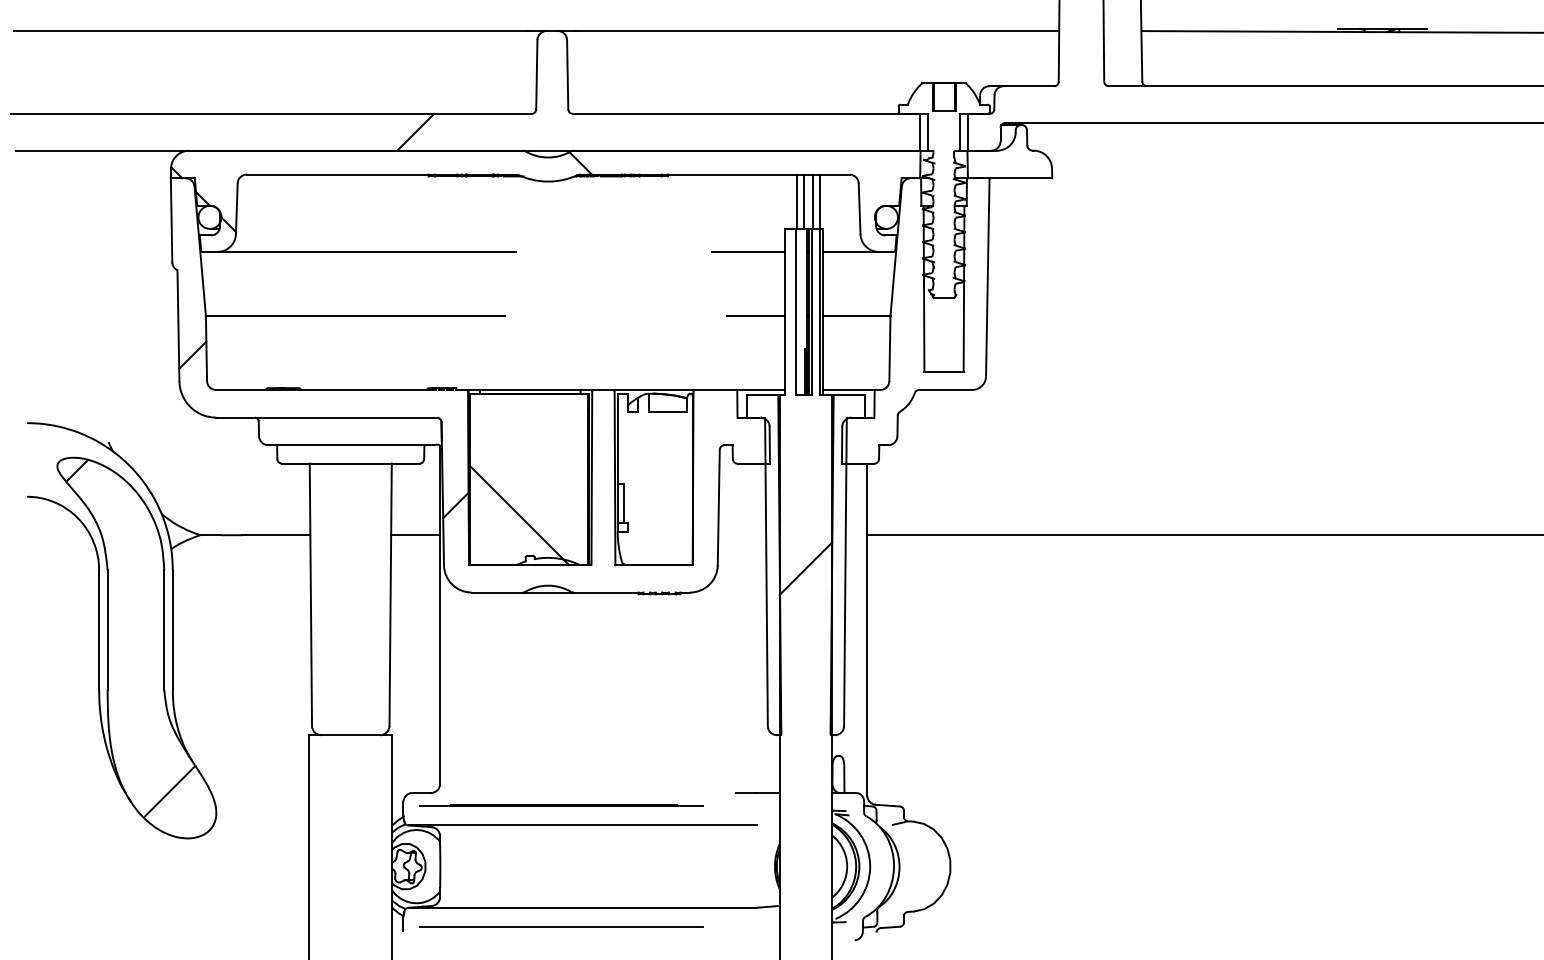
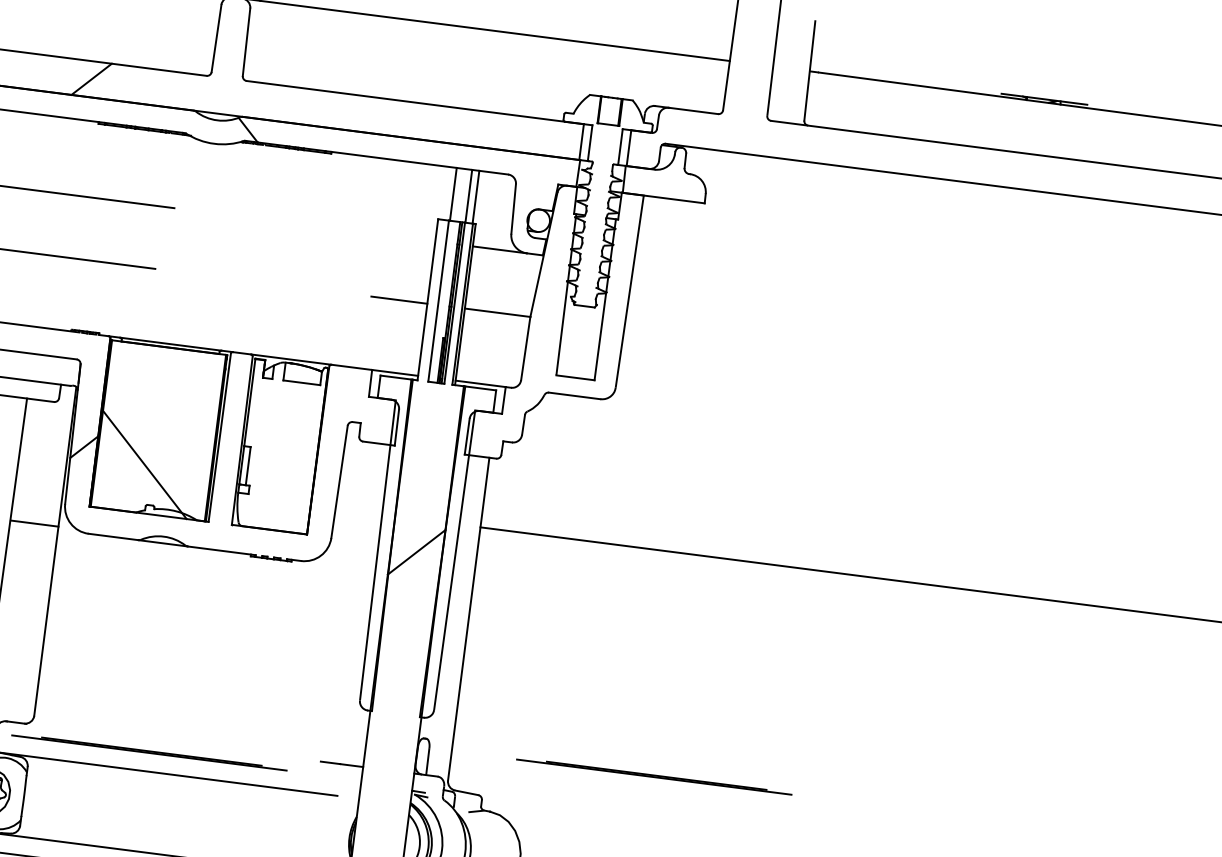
line: (804, 201) -> (460, 195), removed
line: (748, 251) -> (400, 236), removed
line: (415, 535) -> (34, 523), moved
line: (1075, 764) -> (654, 776), added

